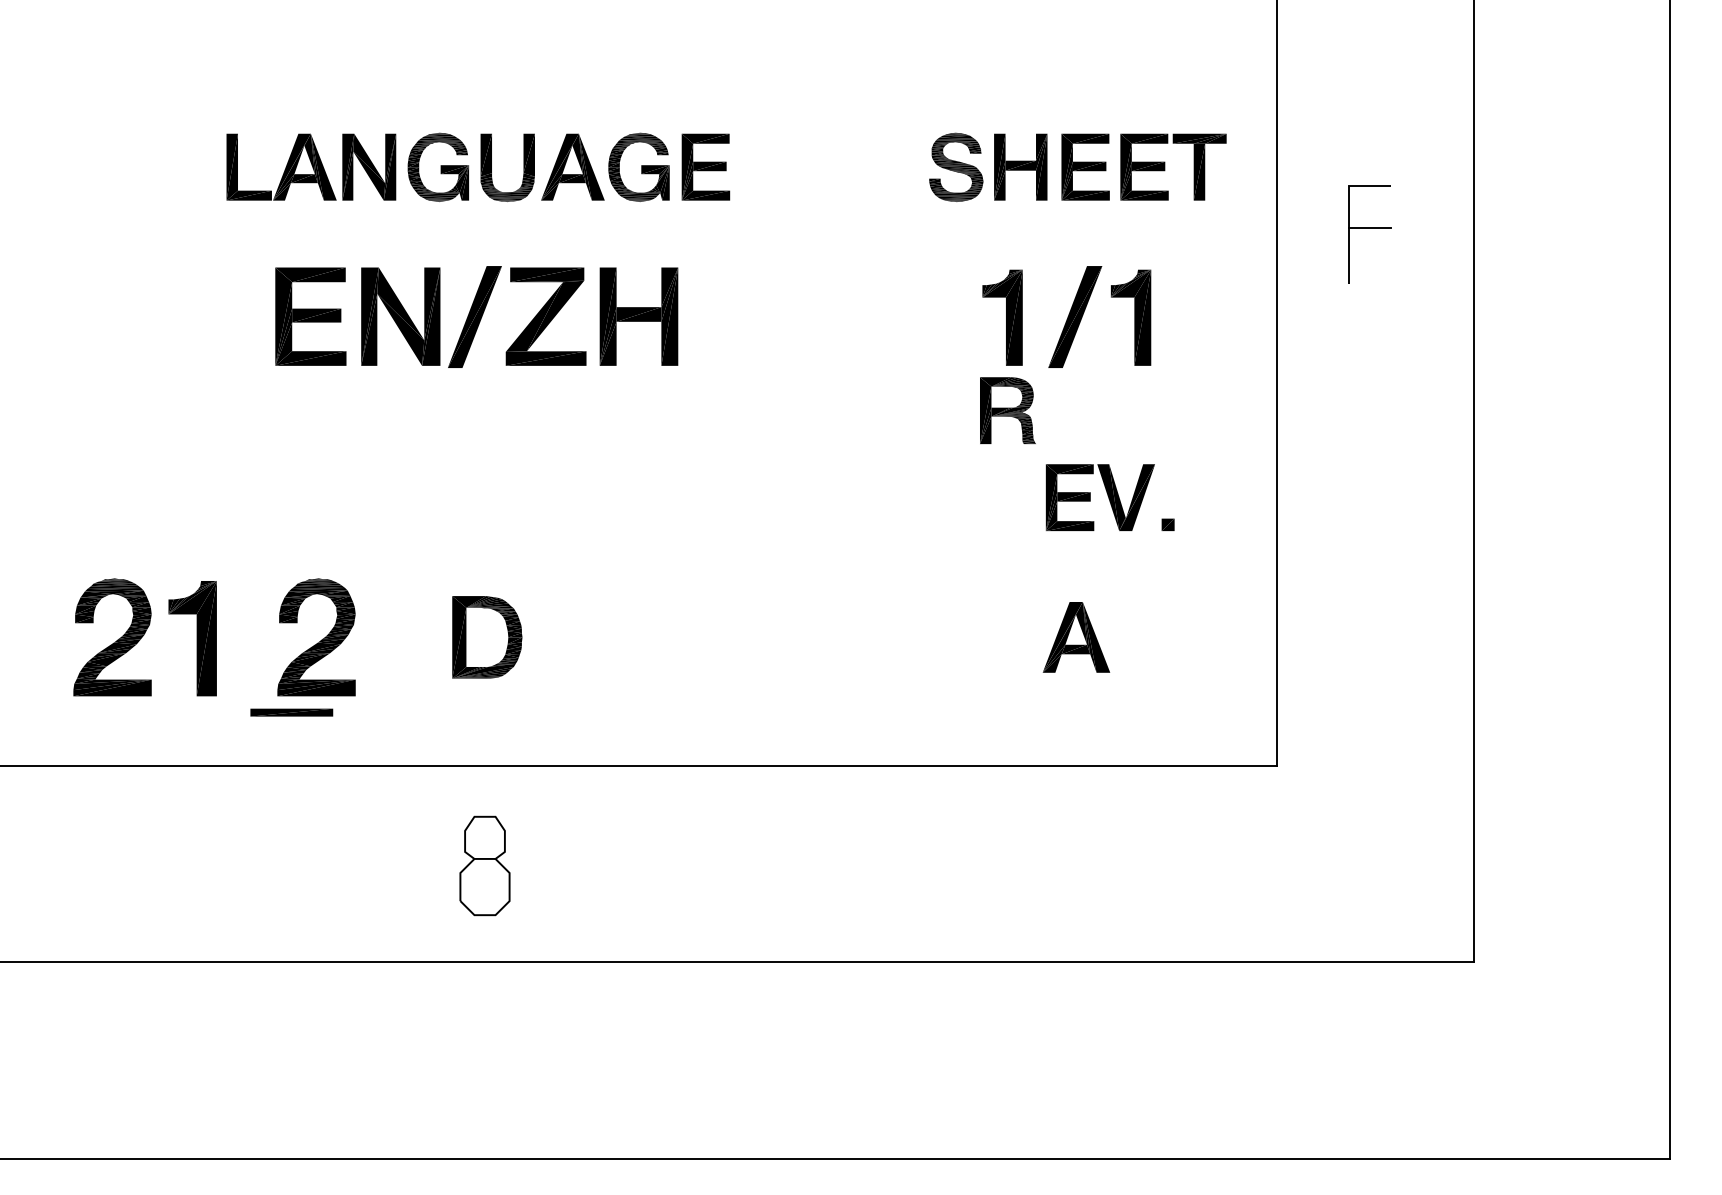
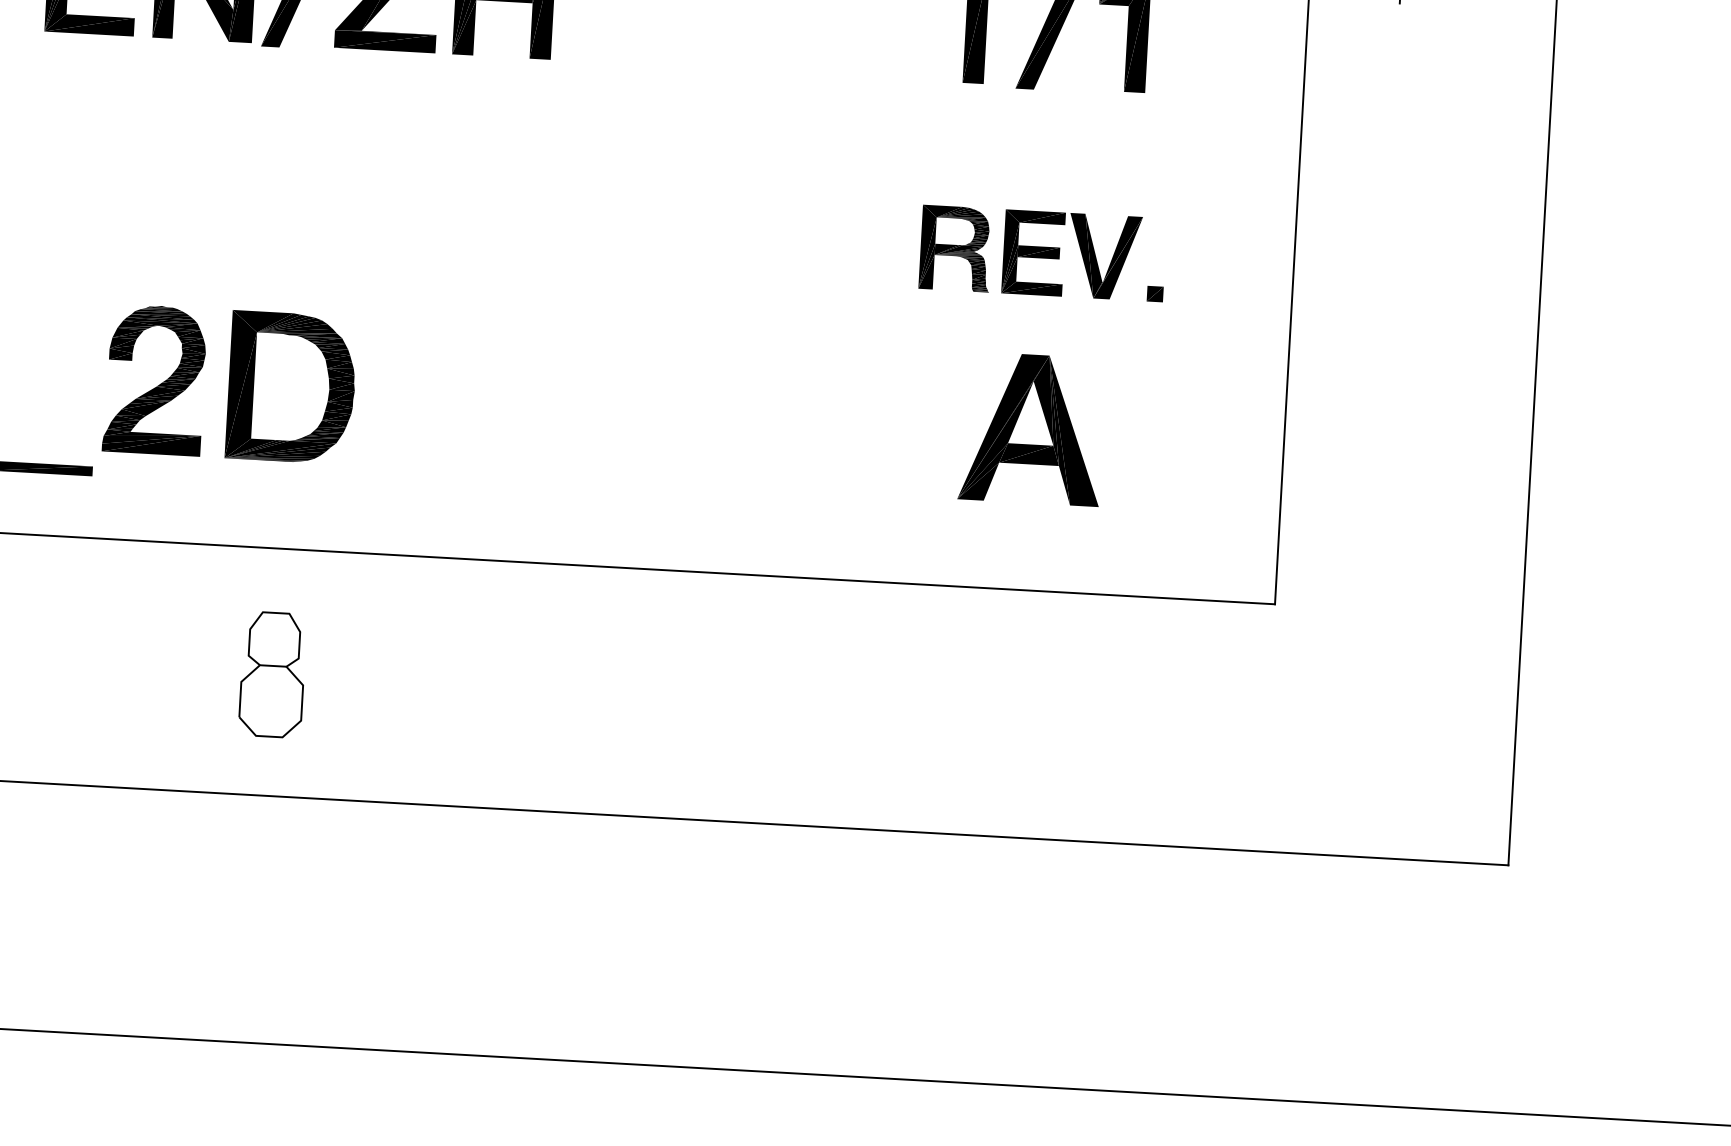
part: (1007, 410) -> (955, 248), moved
part: (316, 637) -> (154, 380), moved
part: (487, 637) -> (291, 387), size x1.43
part: (1076, 637) -> (1032, 429), size x1.67

